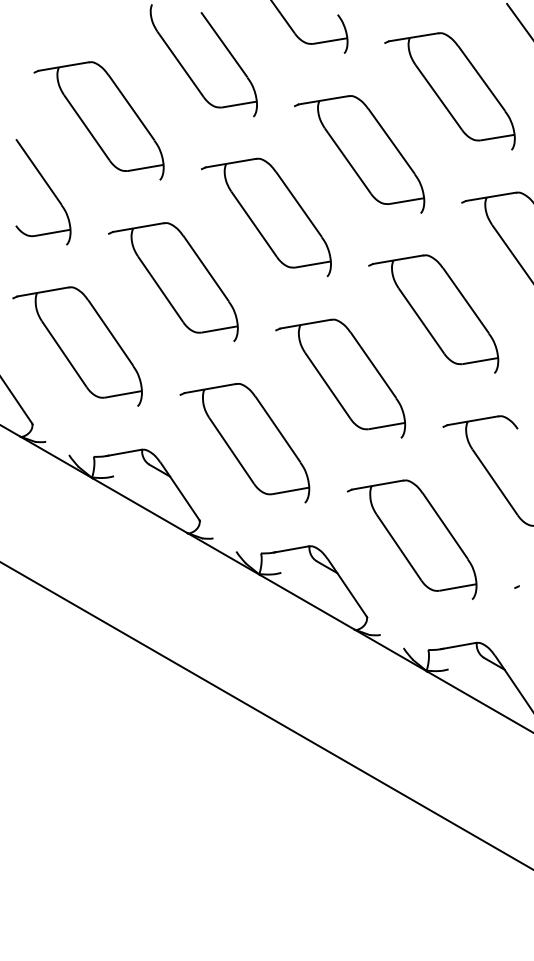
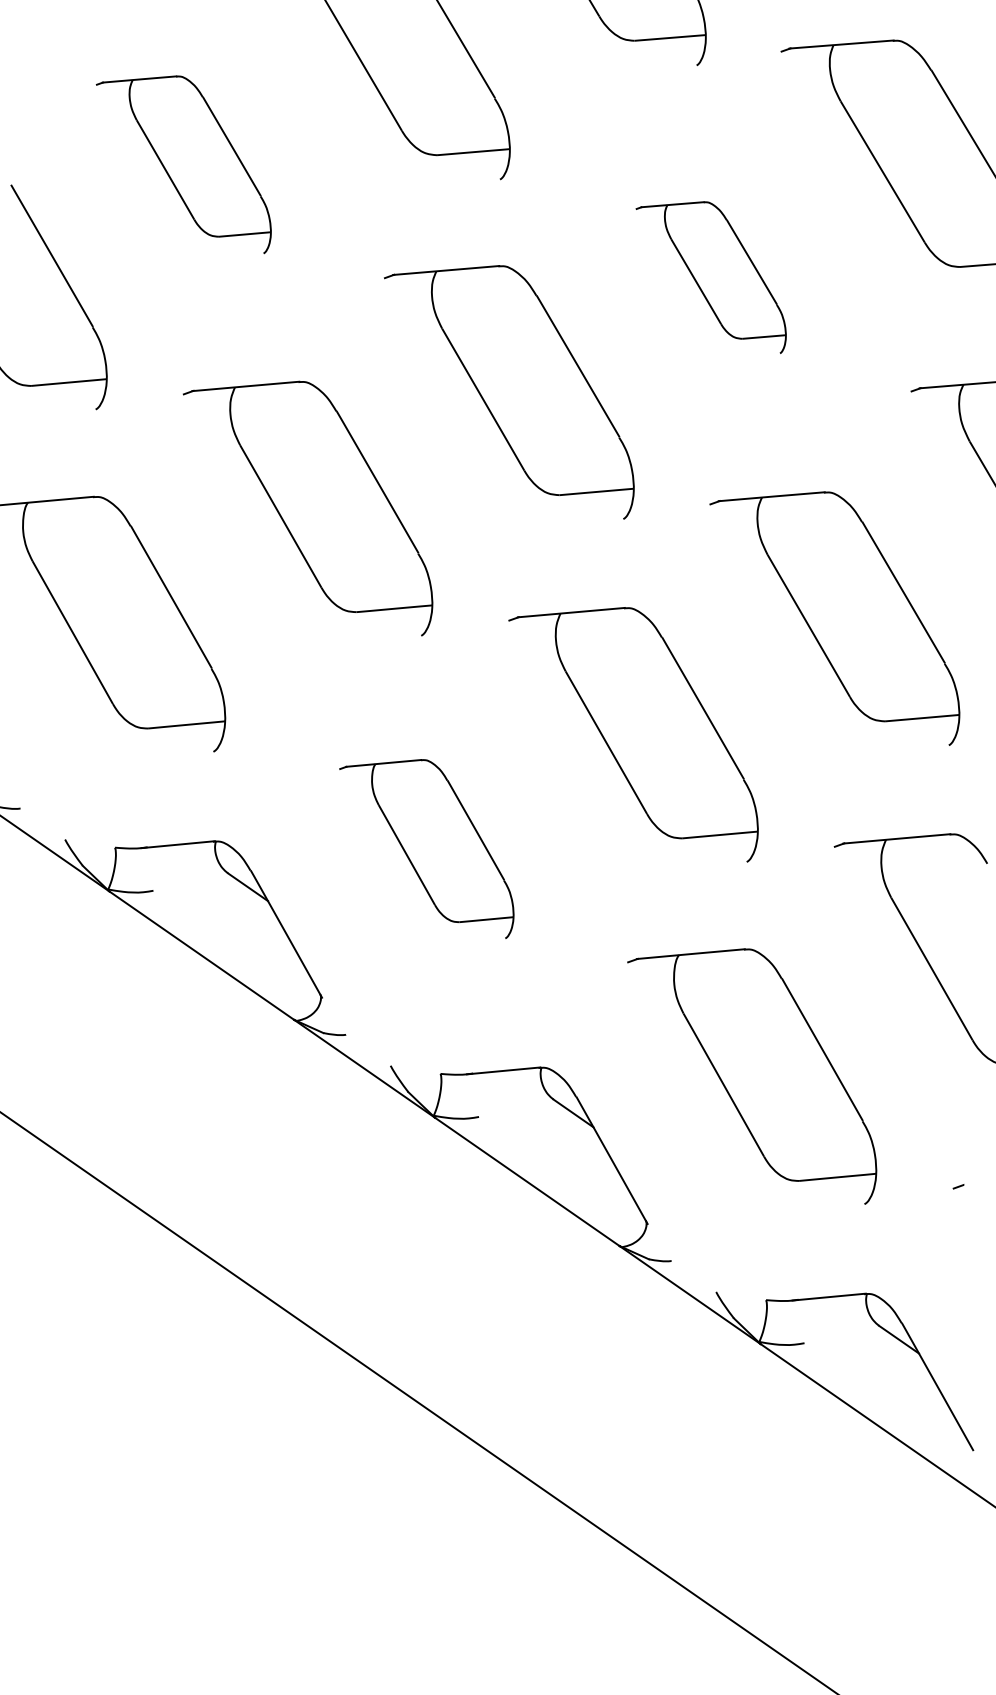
part: (98, 120) -> (182, 160), size x0.7
part: (359, 154) -> (710, 274), size x0.6
part: (244, 443) -> (425, 846), size x0.7

